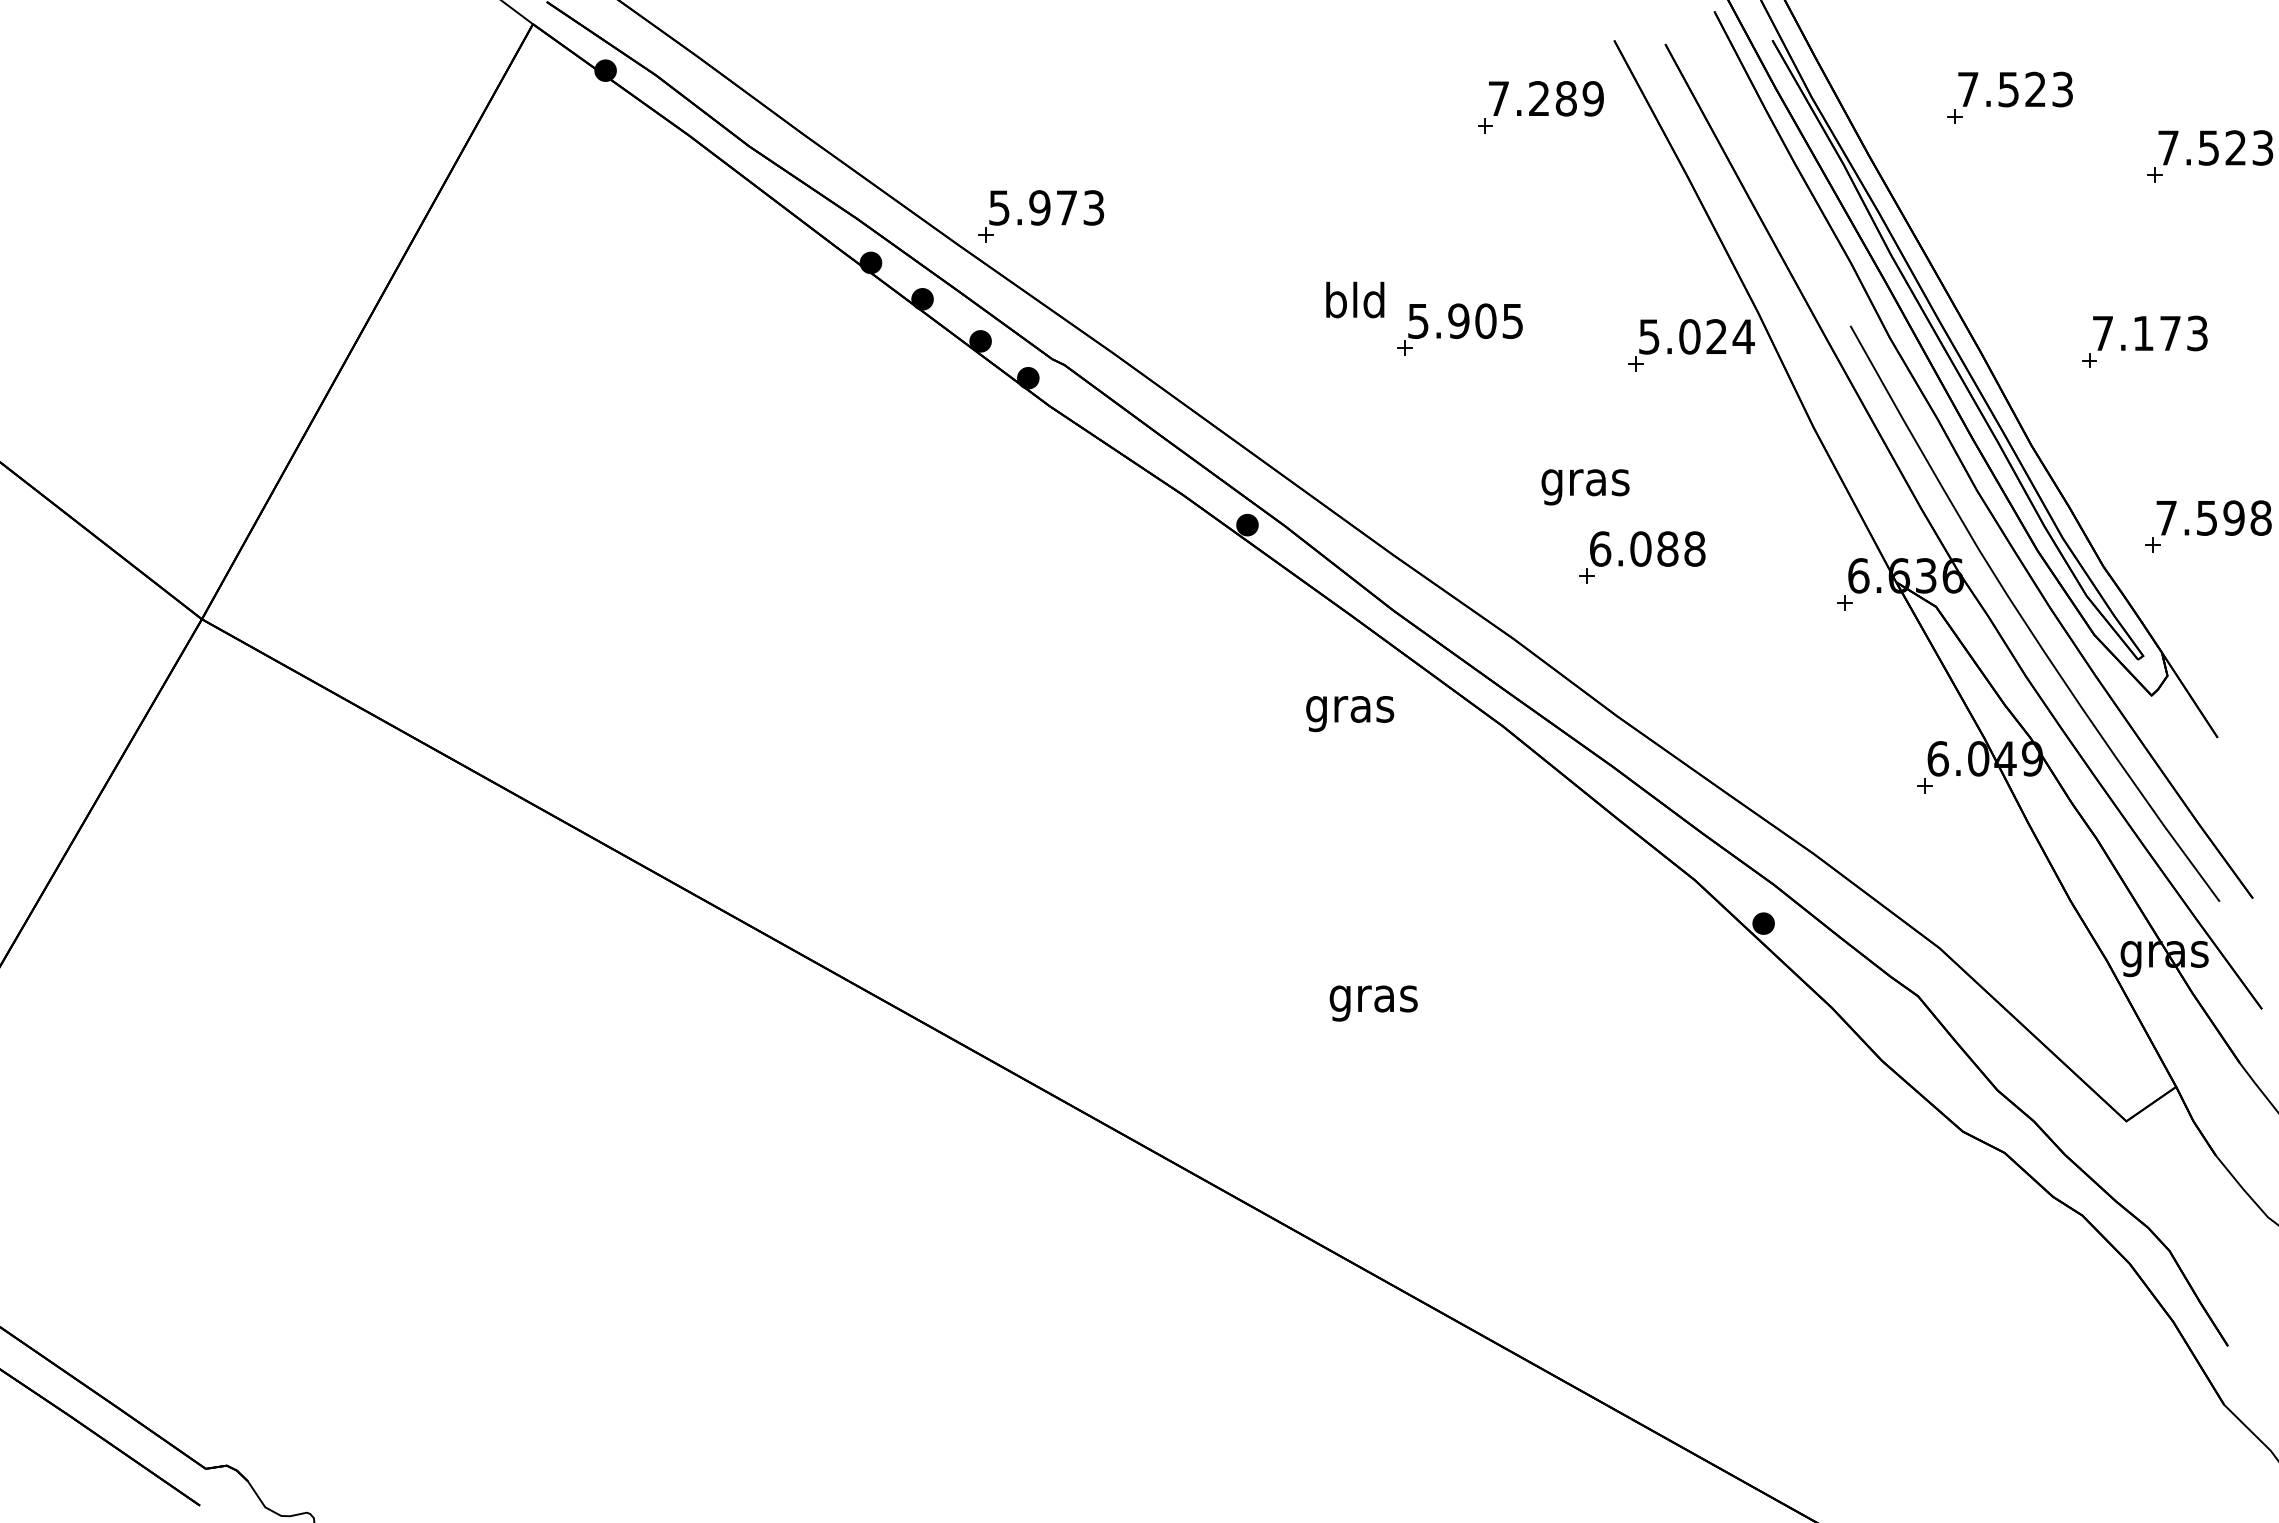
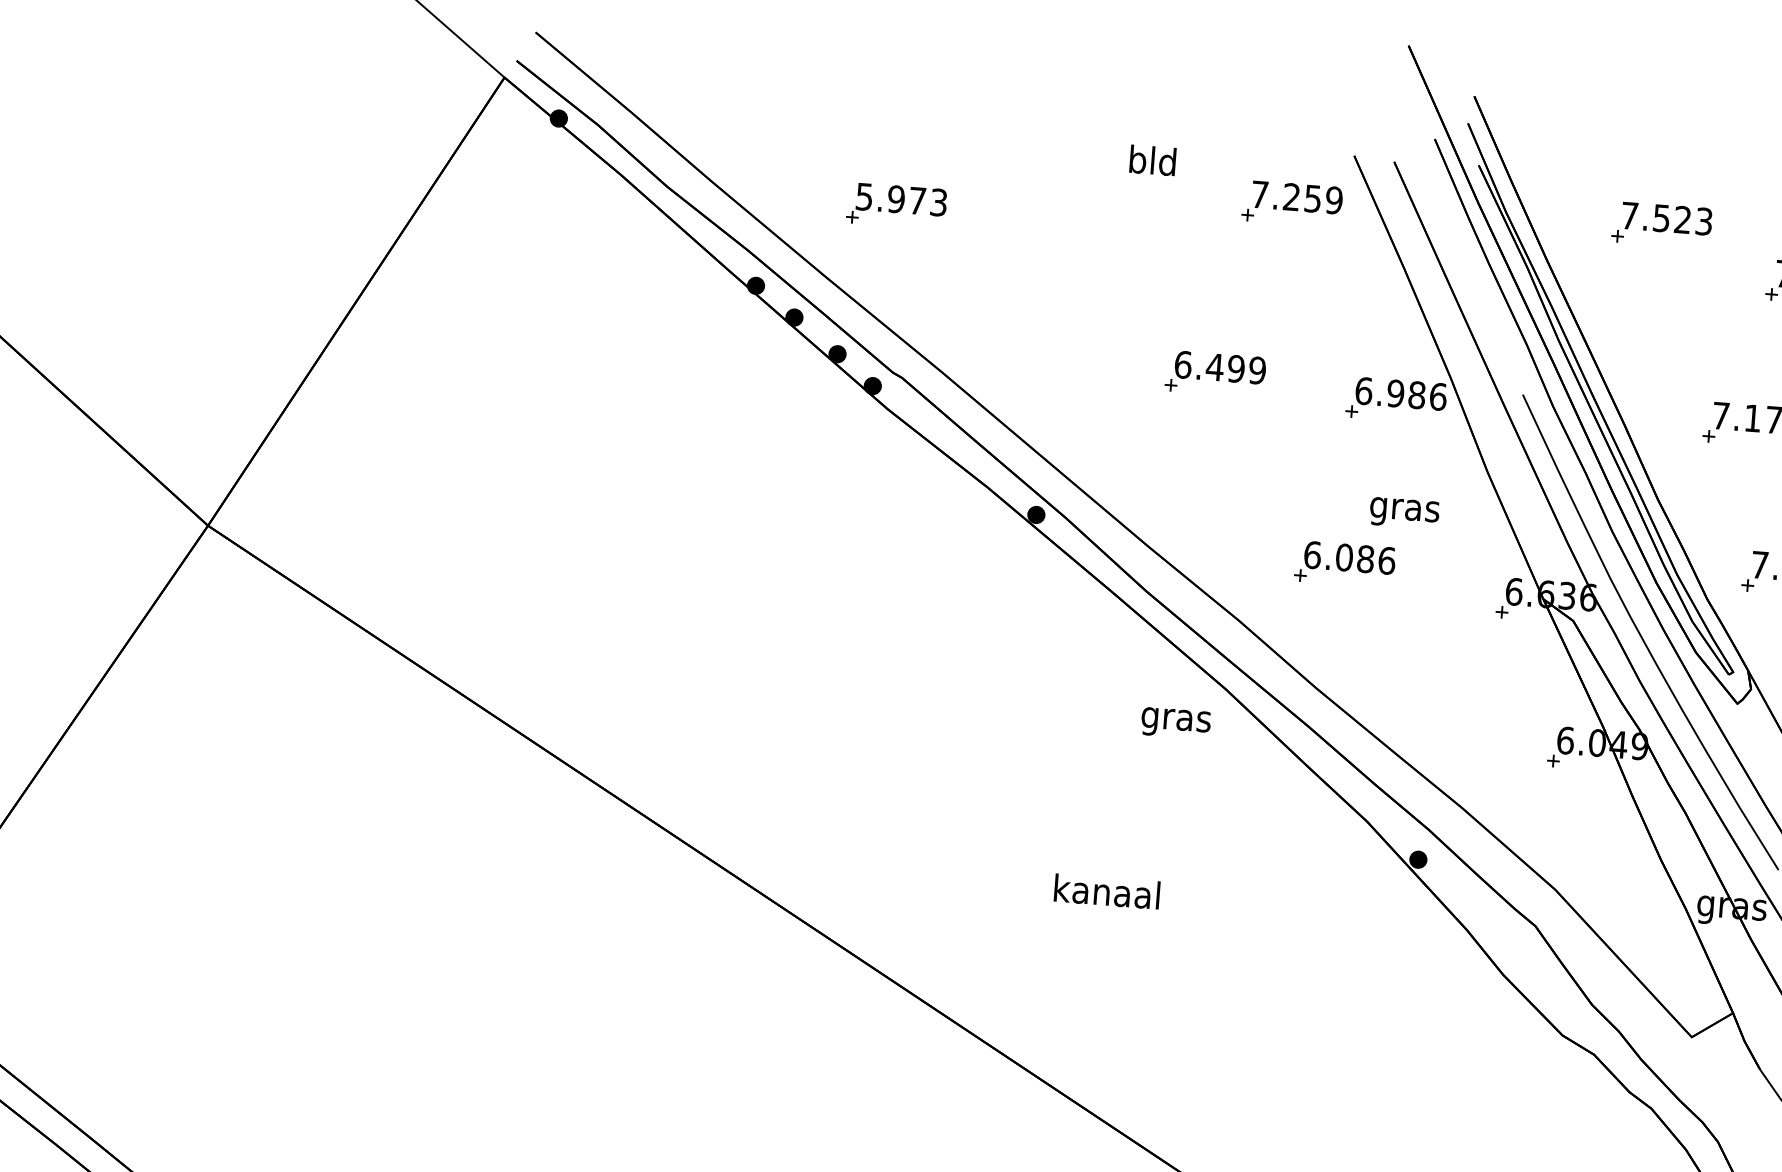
text: (1565, 98) -> (1312, 198), 7.289 -> 7.259
part: (1040, 216) -> (896, 206), moved
text: (1355, 299) -> (1153, 160), moved
text: (1465, 320) -> (1220, 367), 5.905 -> 6.499
text: (1696, 336) -> (1401, 393), 5.024 -> 6.986
text: (1585, 487) -> (1404, 513), moved
text: (1694, 548) -> (1386, 560), 6.088 -> 6.086
text: (1350, 714) -> (1176, 723), moved
text: (1373, 998) -> (1106, 895), gras -> kanaal

